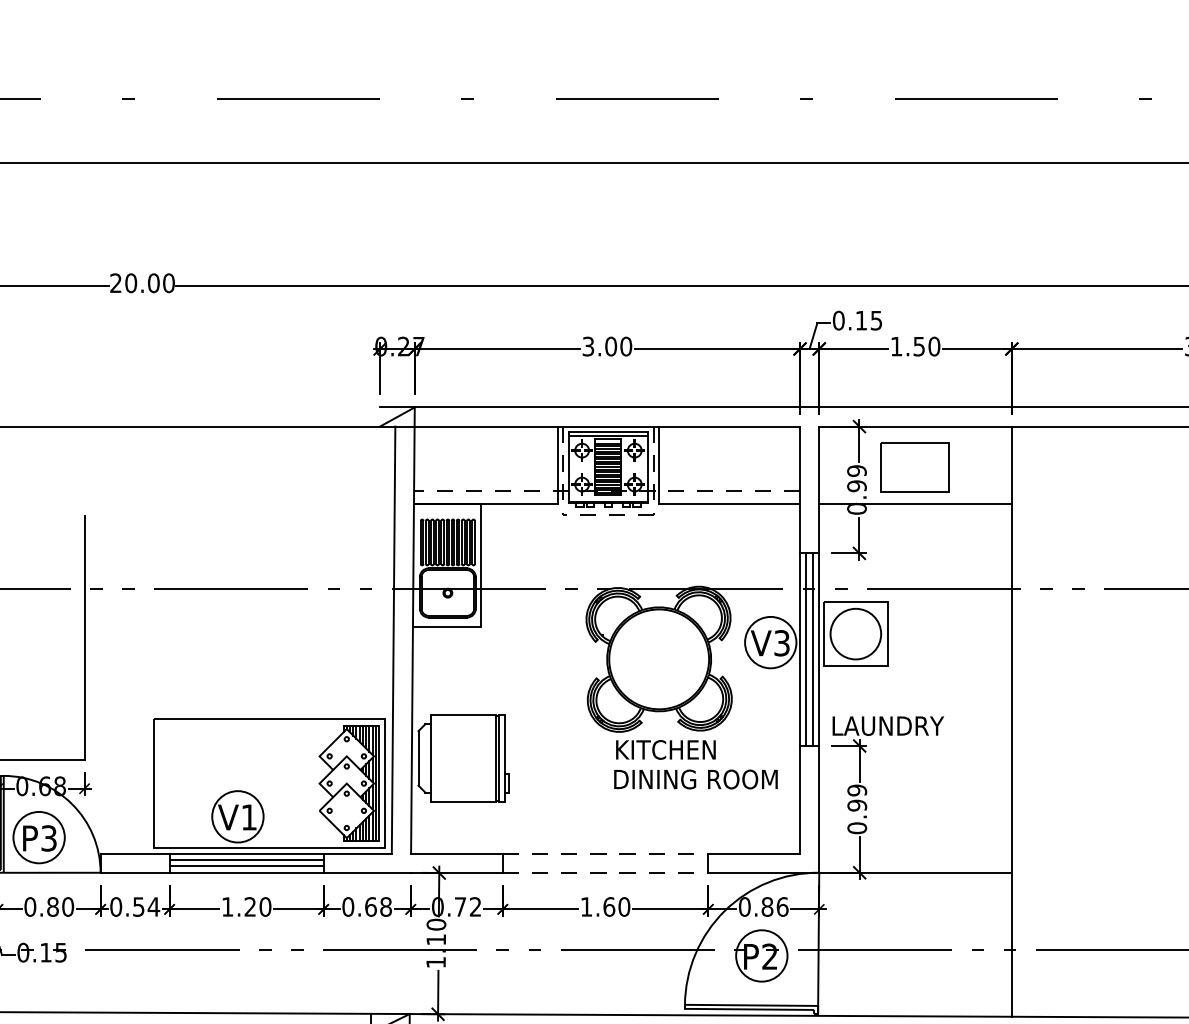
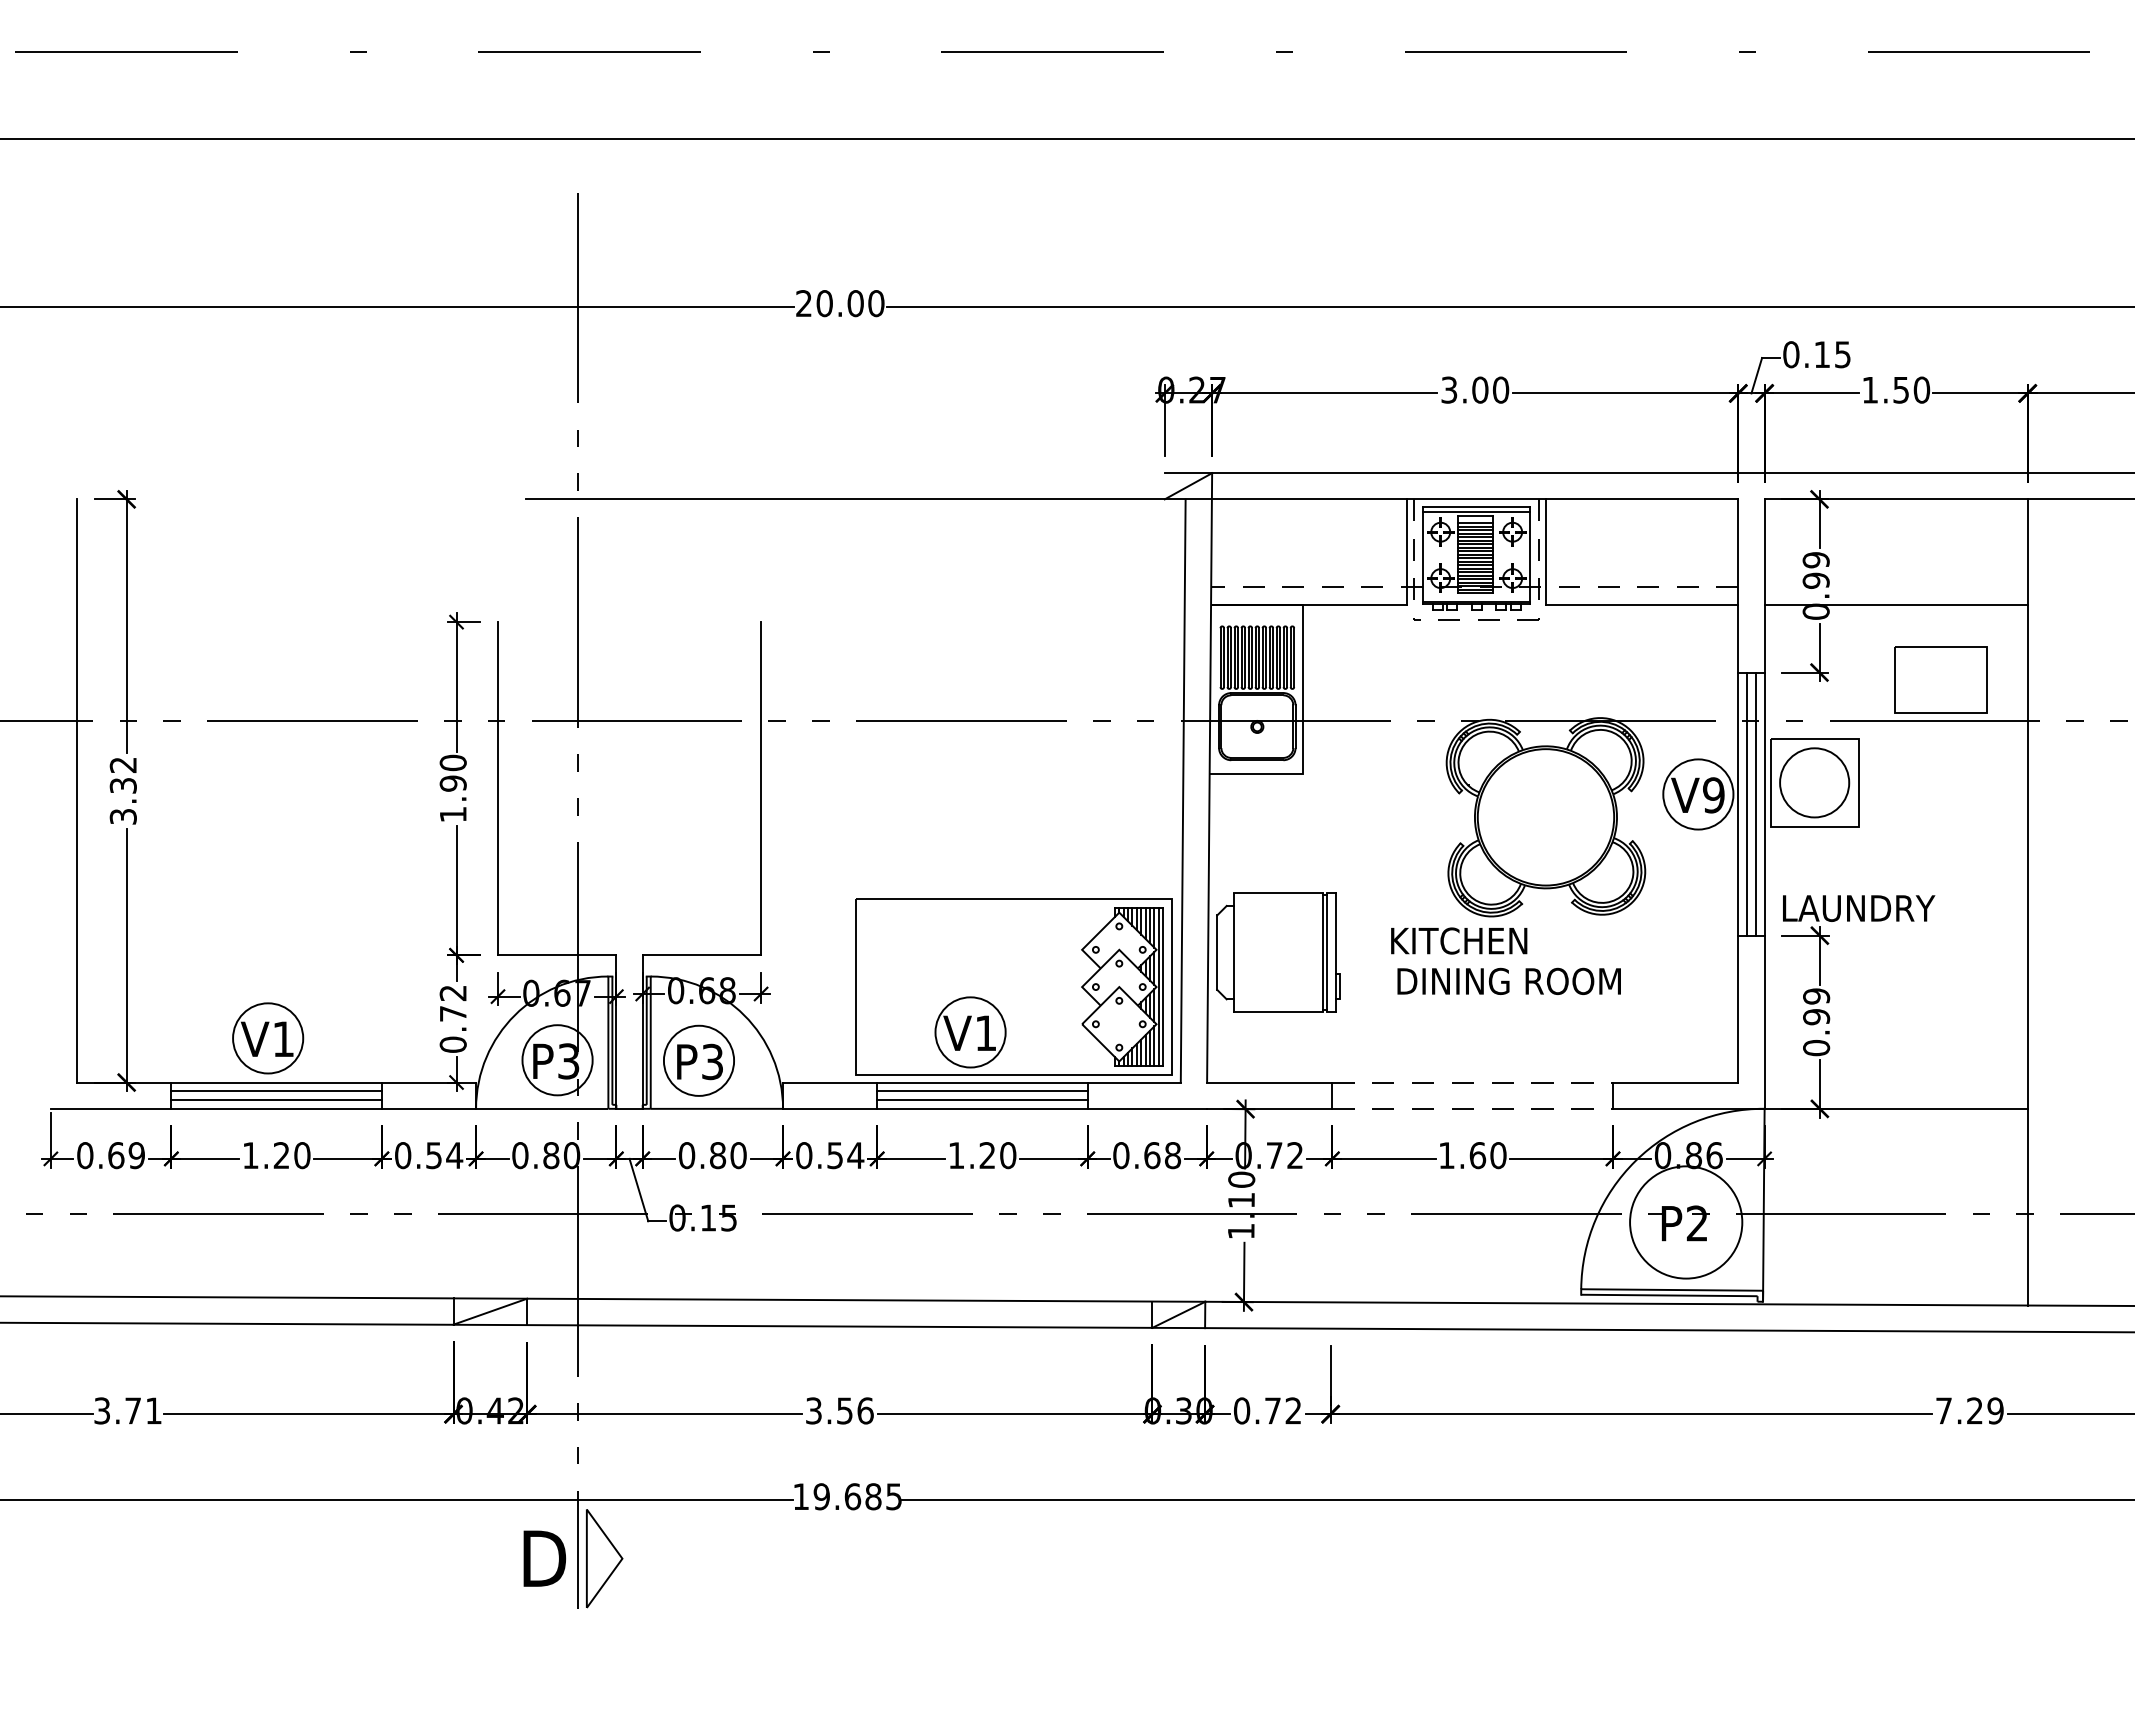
part: (914, 466) -> (1940, 679), moved
text: (781, 643) -> (1713, 795), V3 -> V9
text: (666, 749) -> (1459, 940), moved
text: (695, 778) -> (1508, 980), moved
circle: (762, 955) -> (1686, 1222), size x1.6

